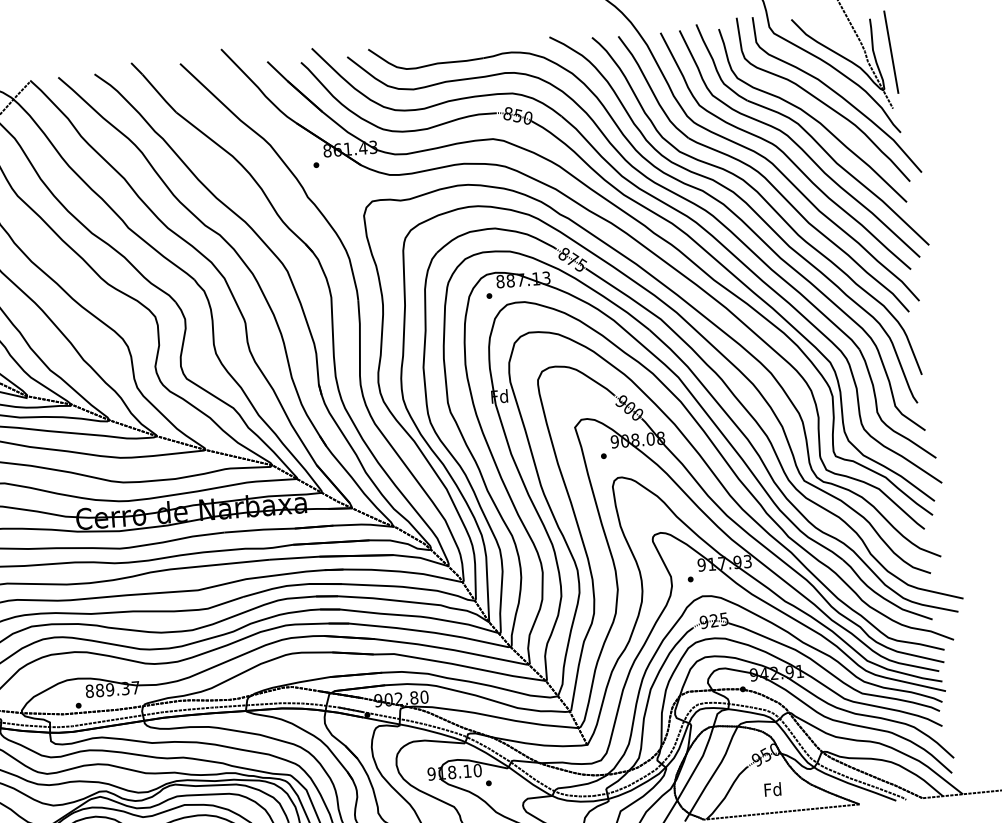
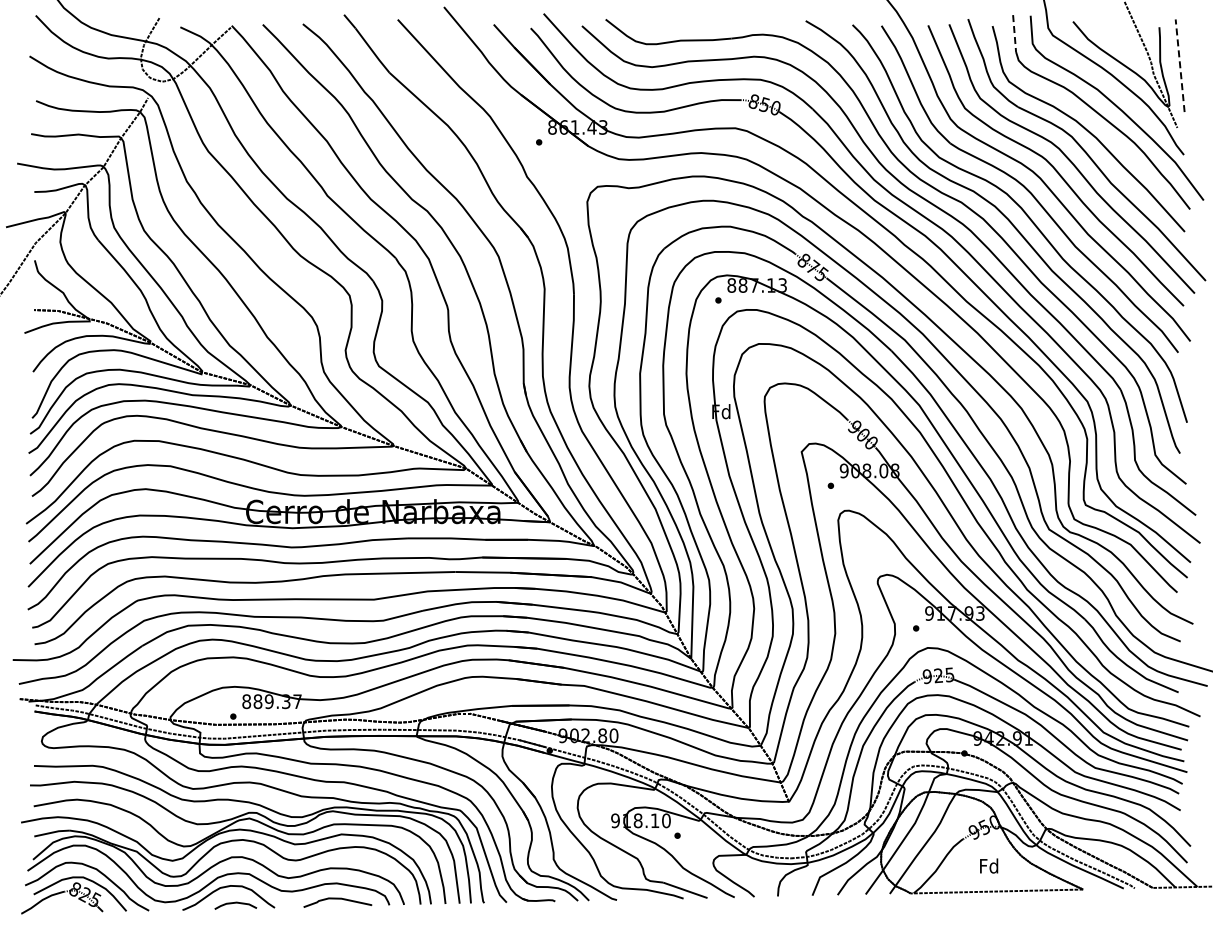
line: (739, 34) -> (1014, 33), solid -> dashed
line: (891, 51) -> (1180, 65), solid -> dashed

